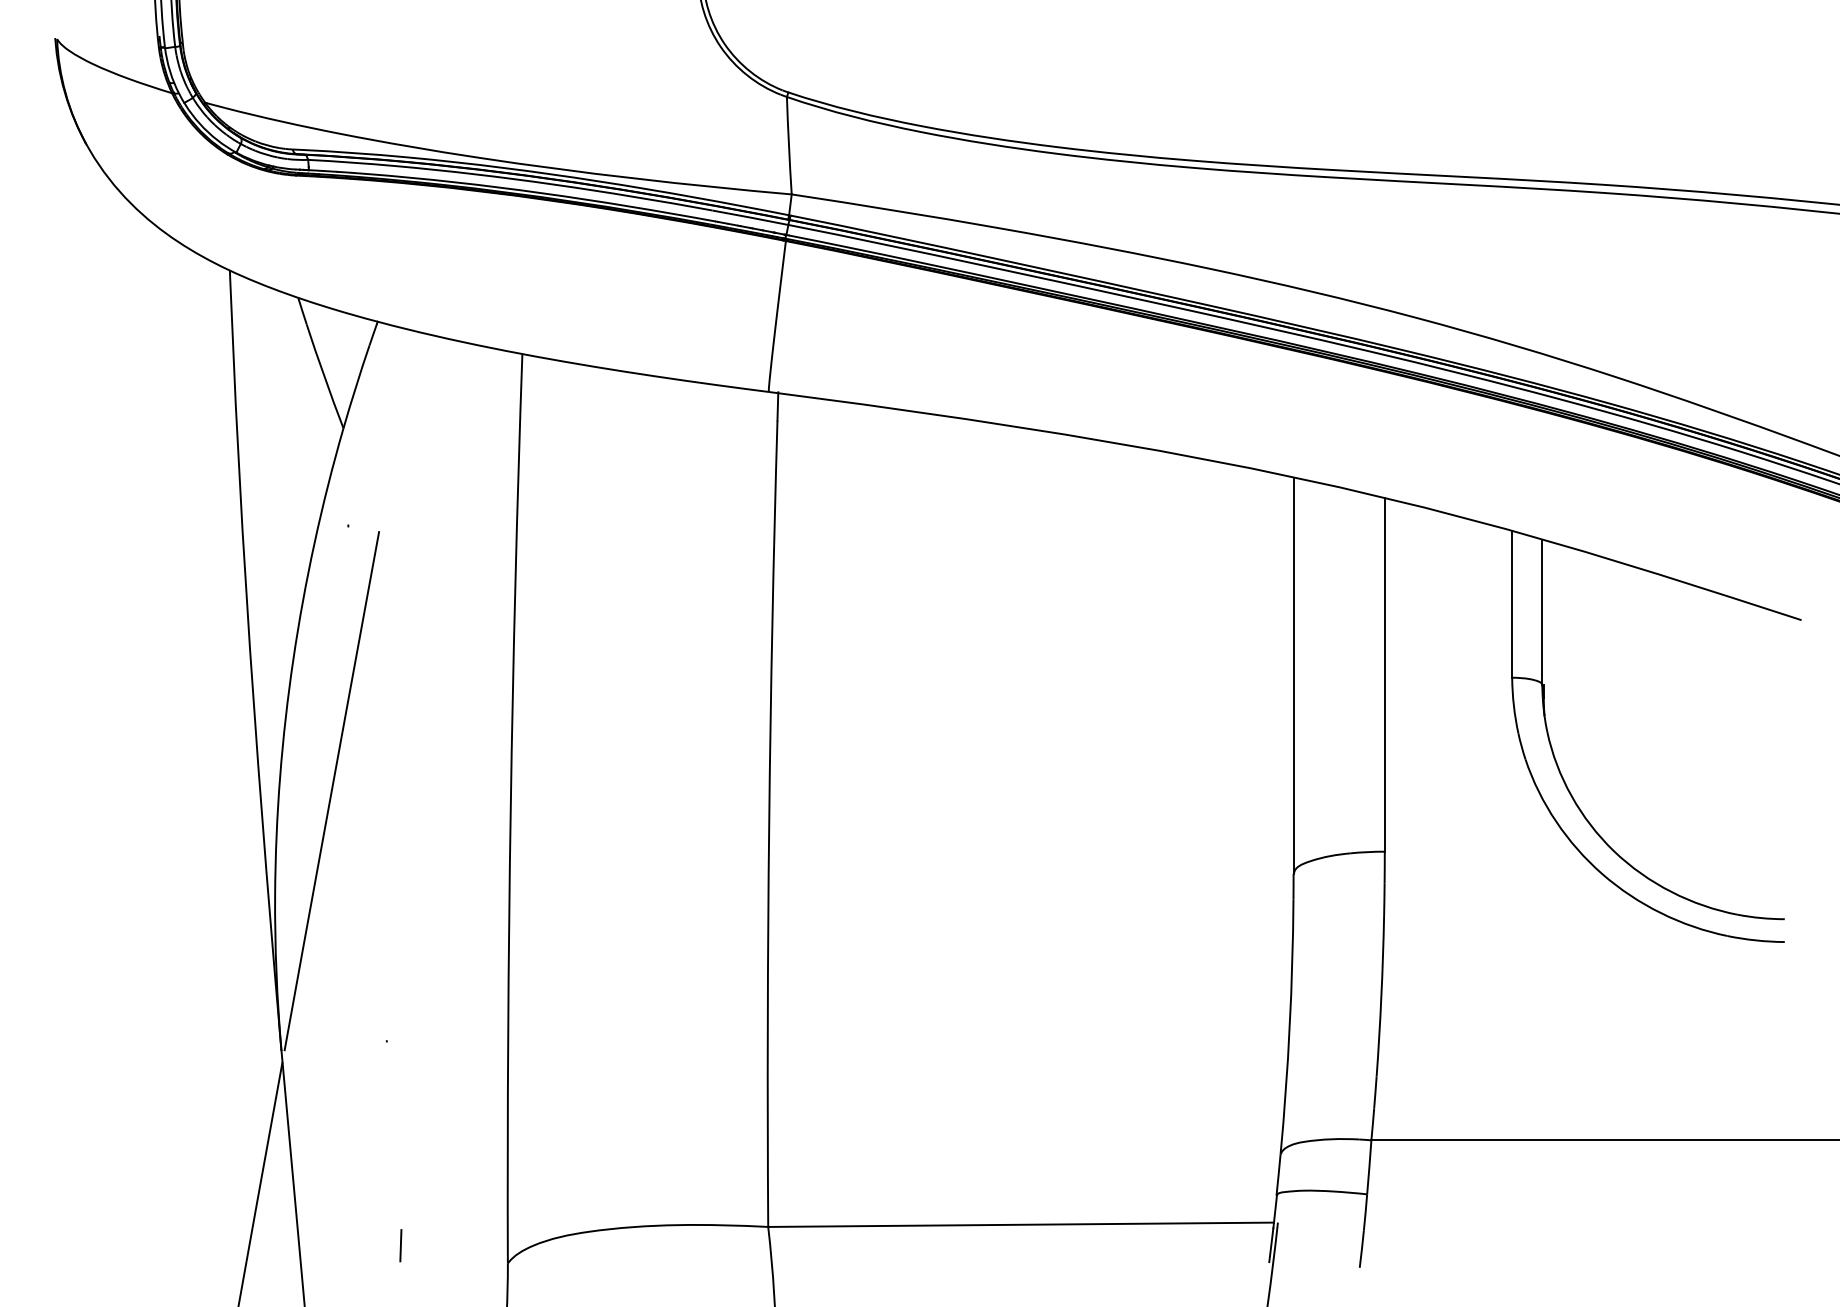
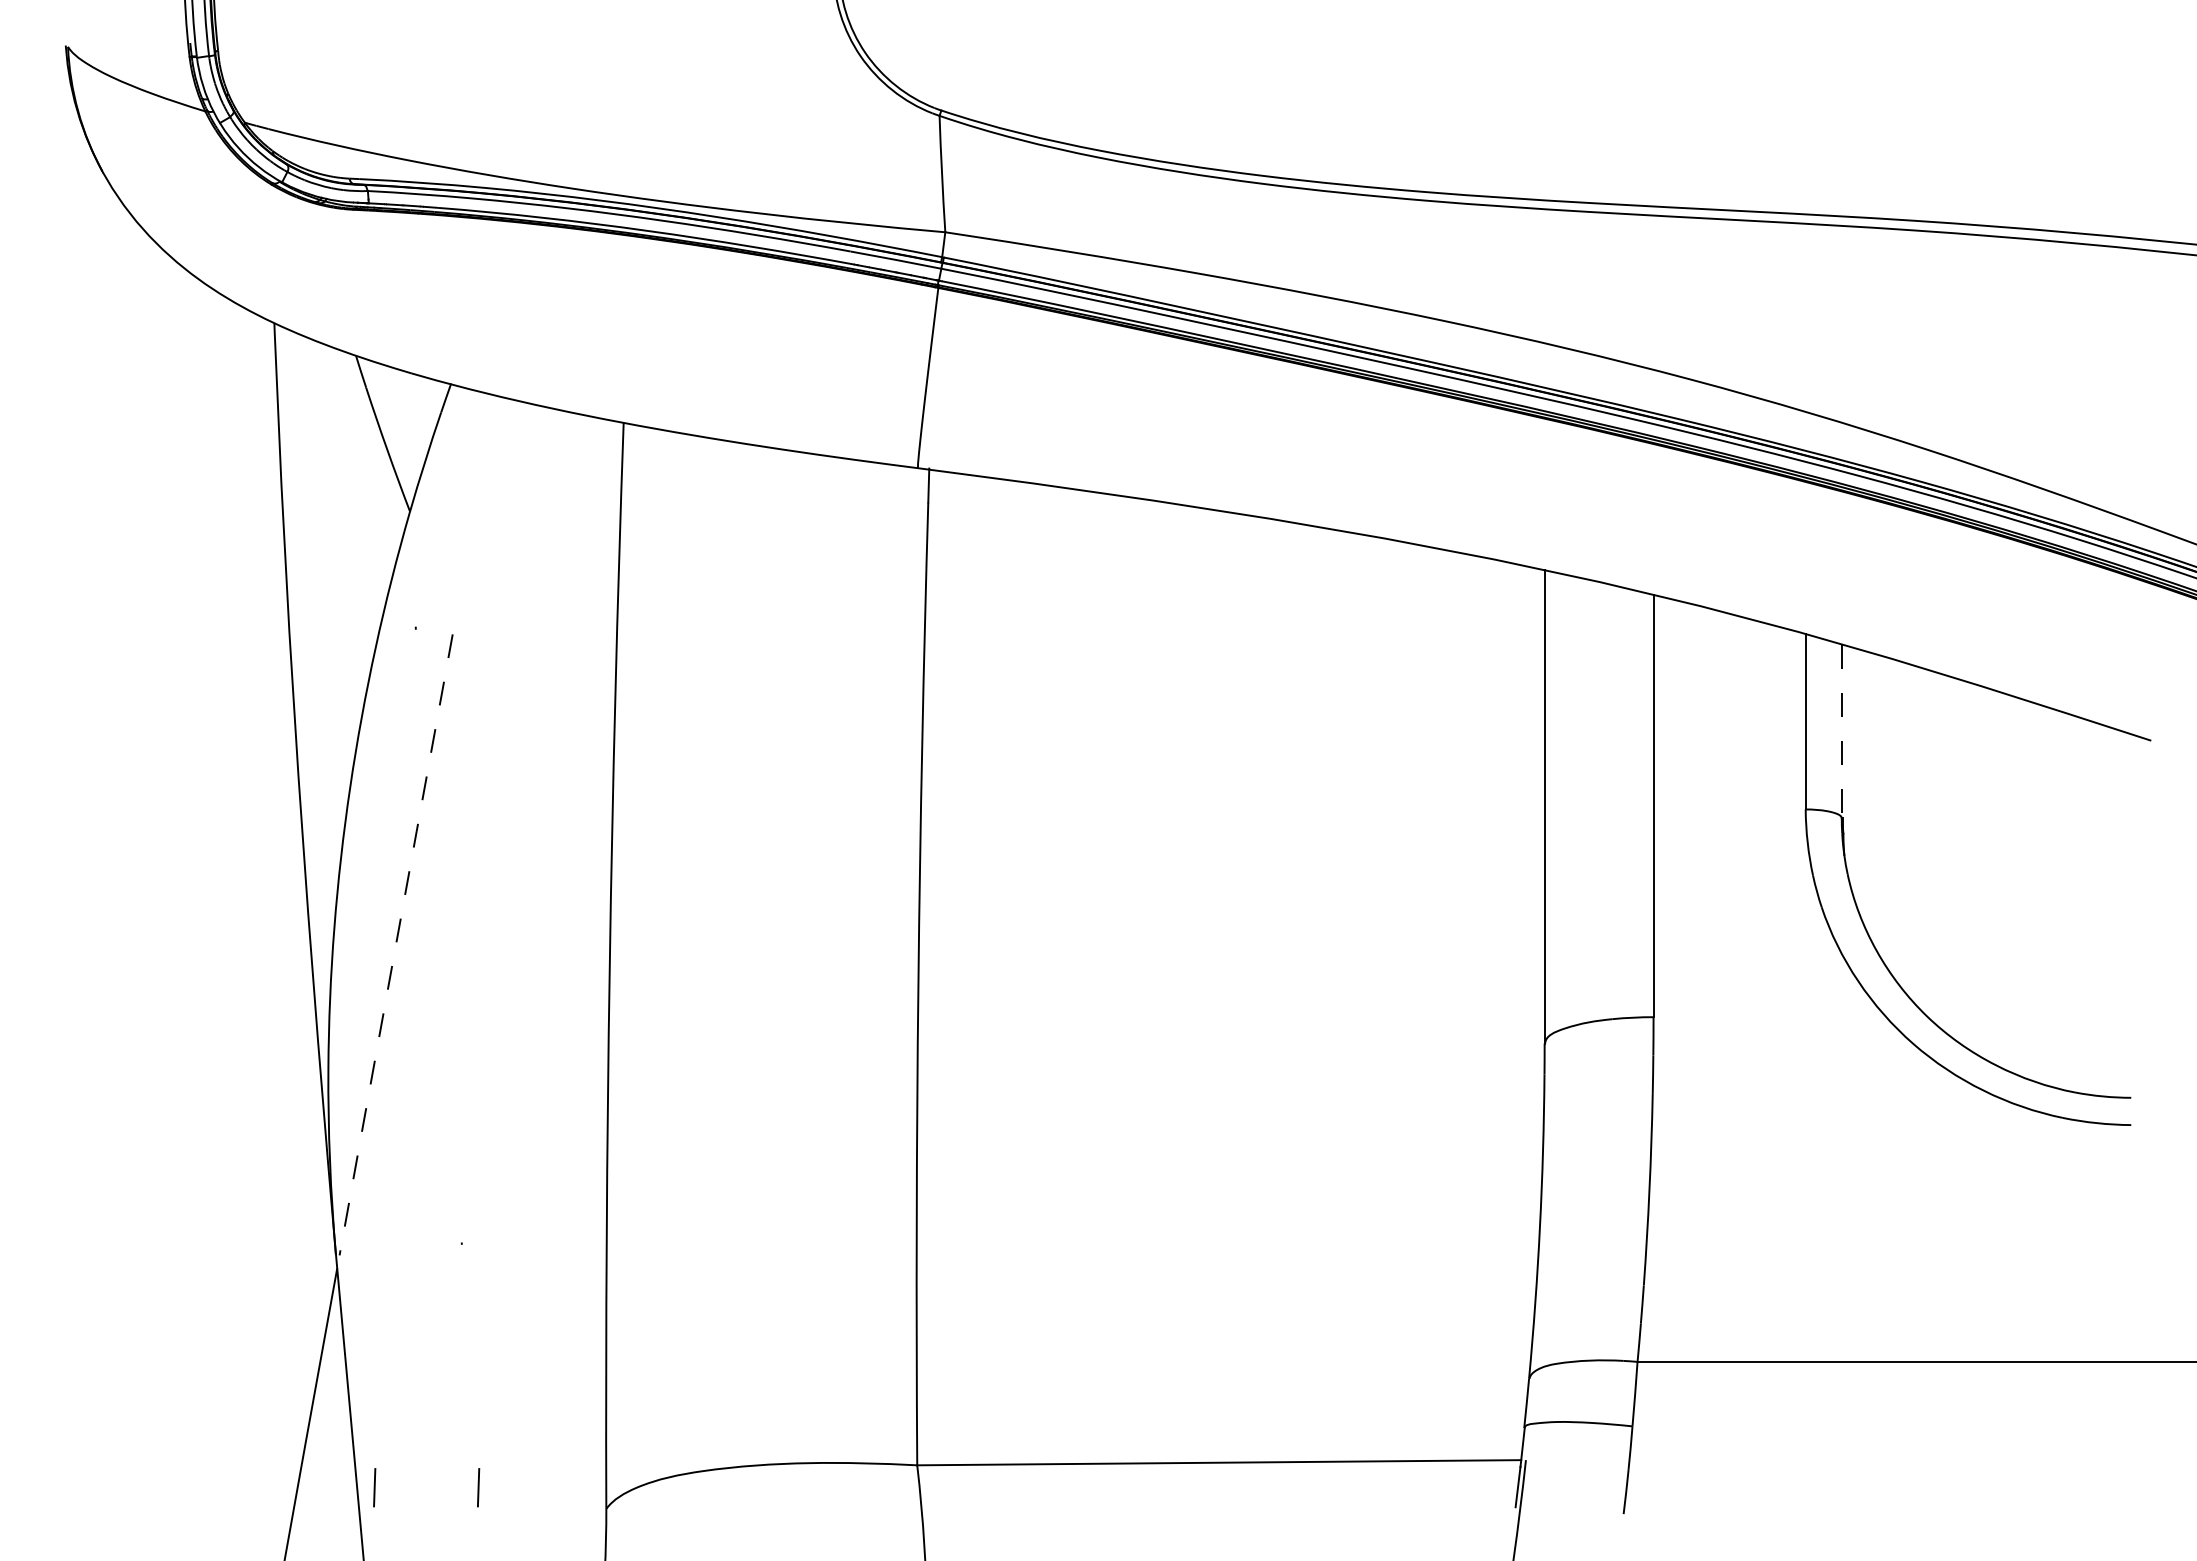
line: (1542, 612) -> (1841, 731), solid -> dashed
line: (331, 791) -> (395, 945), solid -> dashed
line: (313, 1245) -> (374, 1487), added

